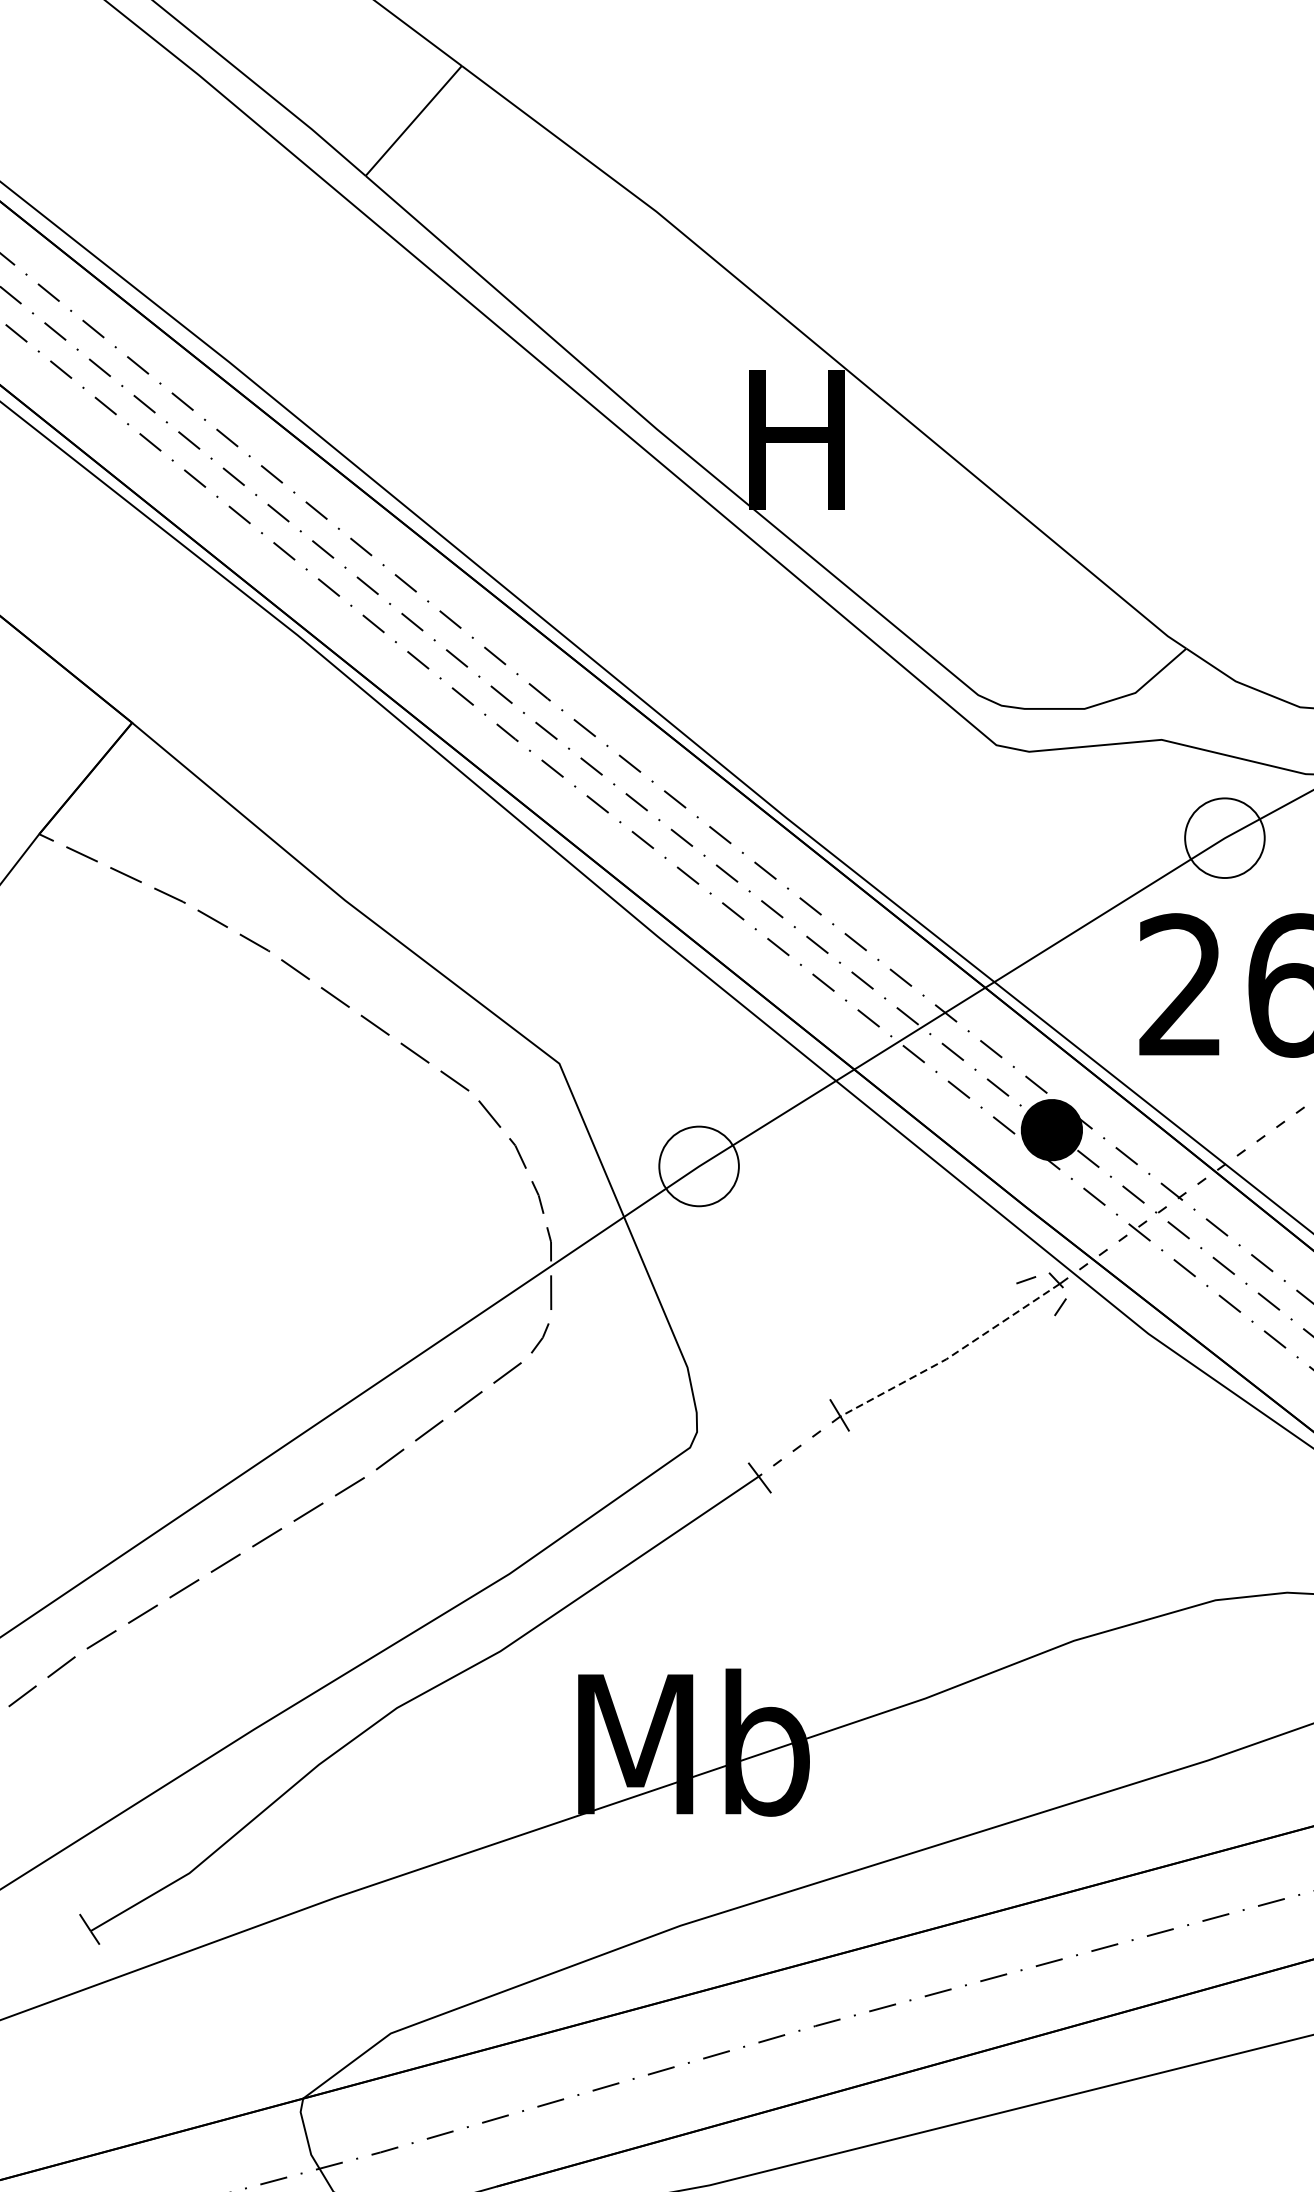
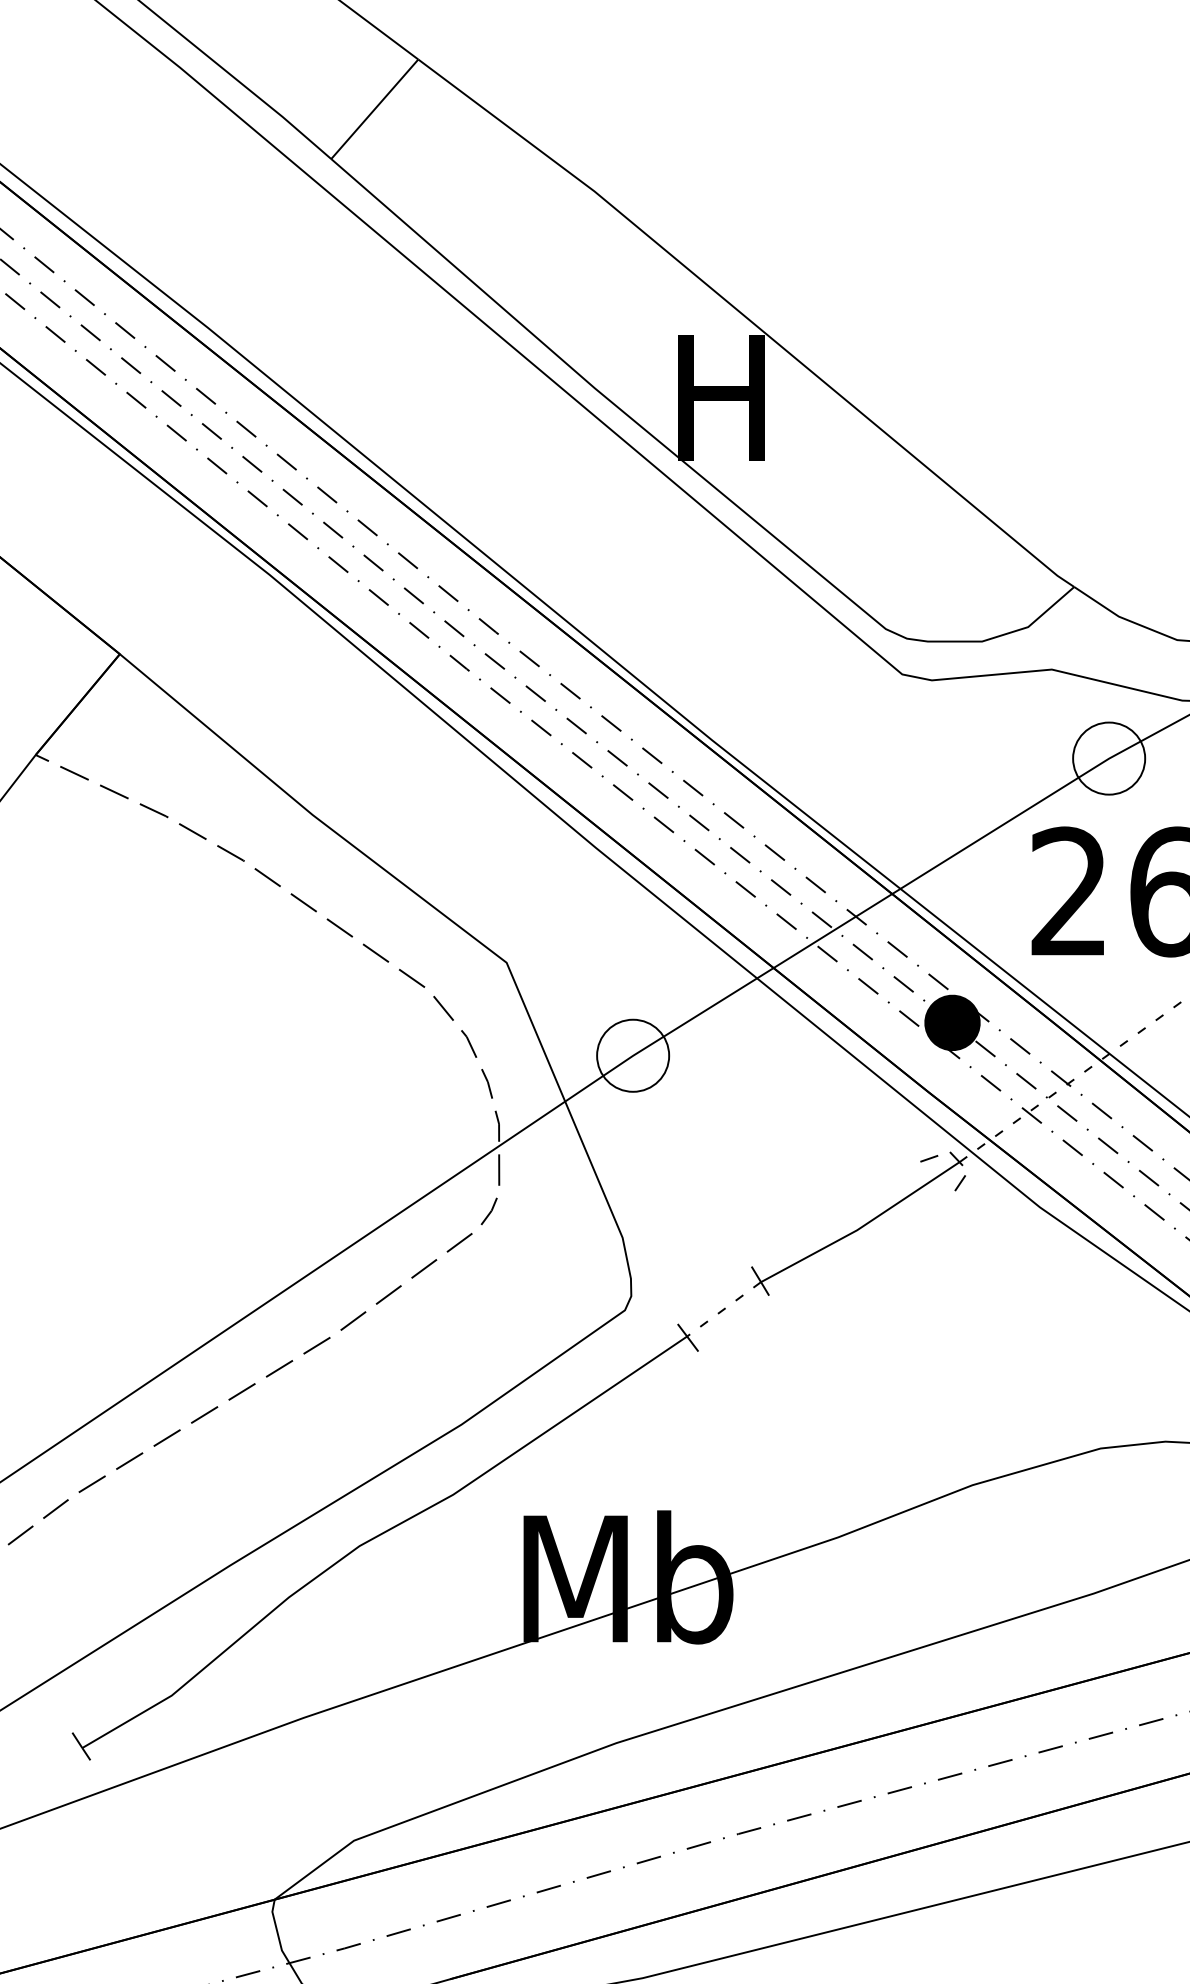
line: (952, 1356) -> (862, 1227), dashed -> solid

